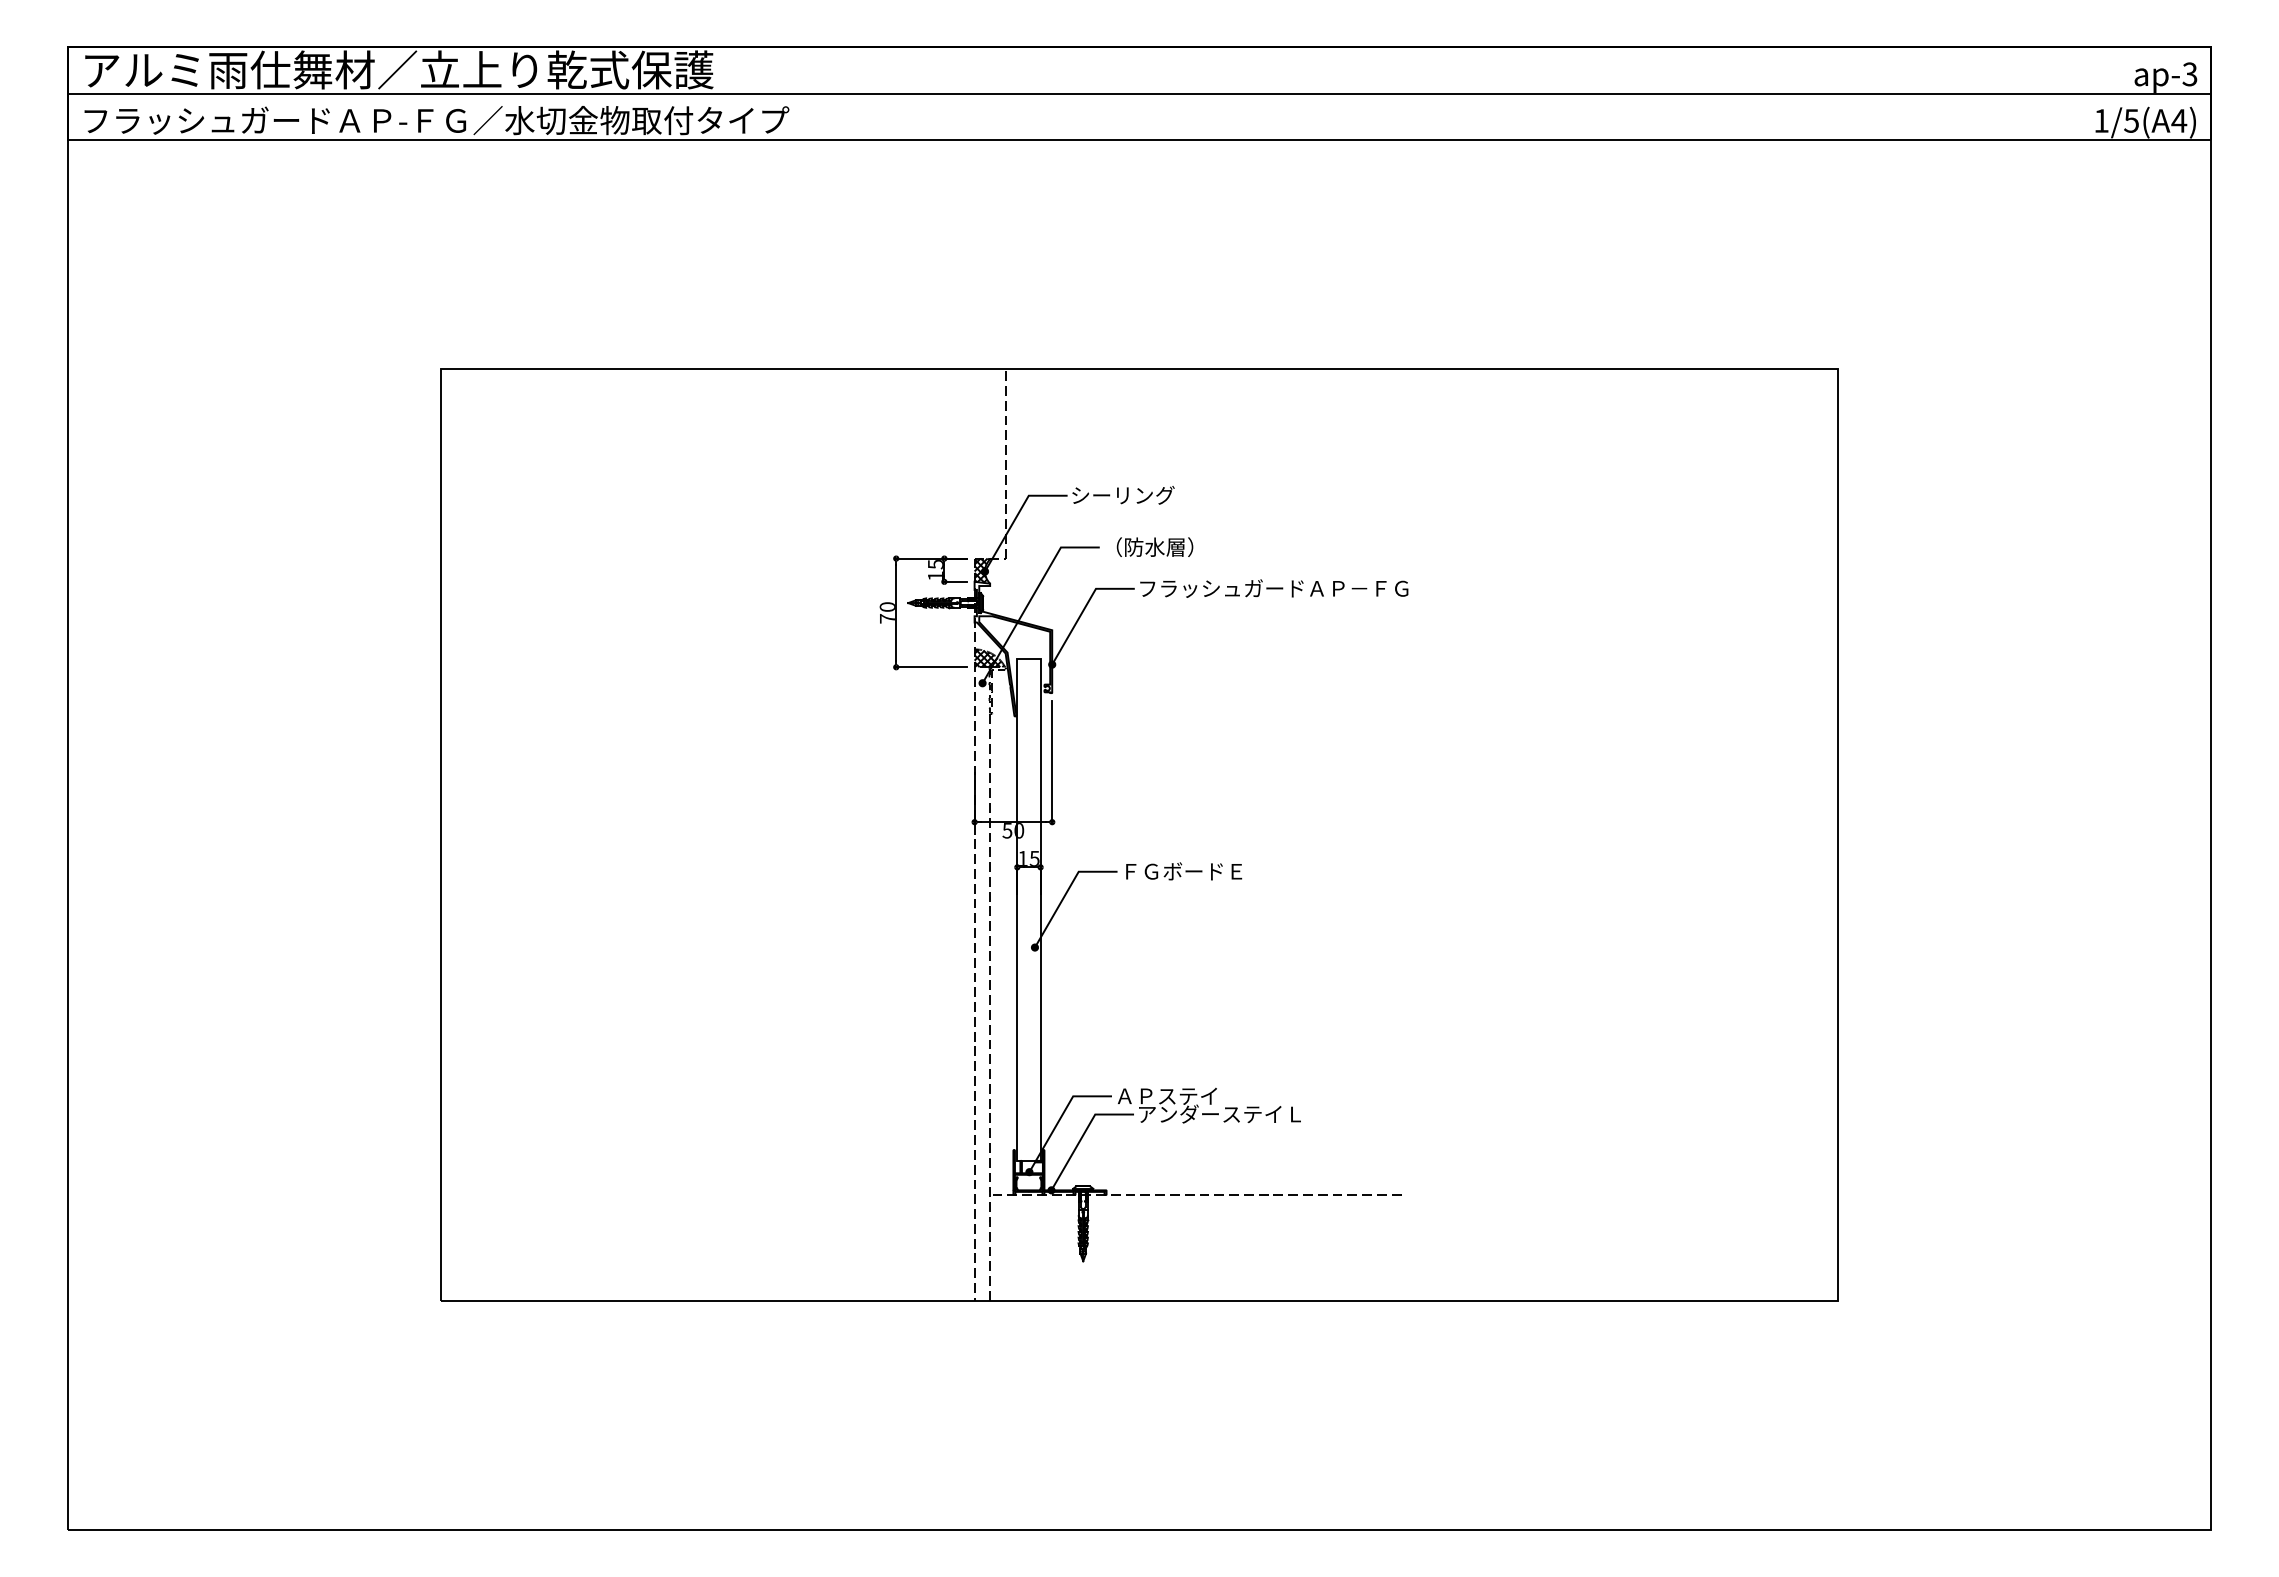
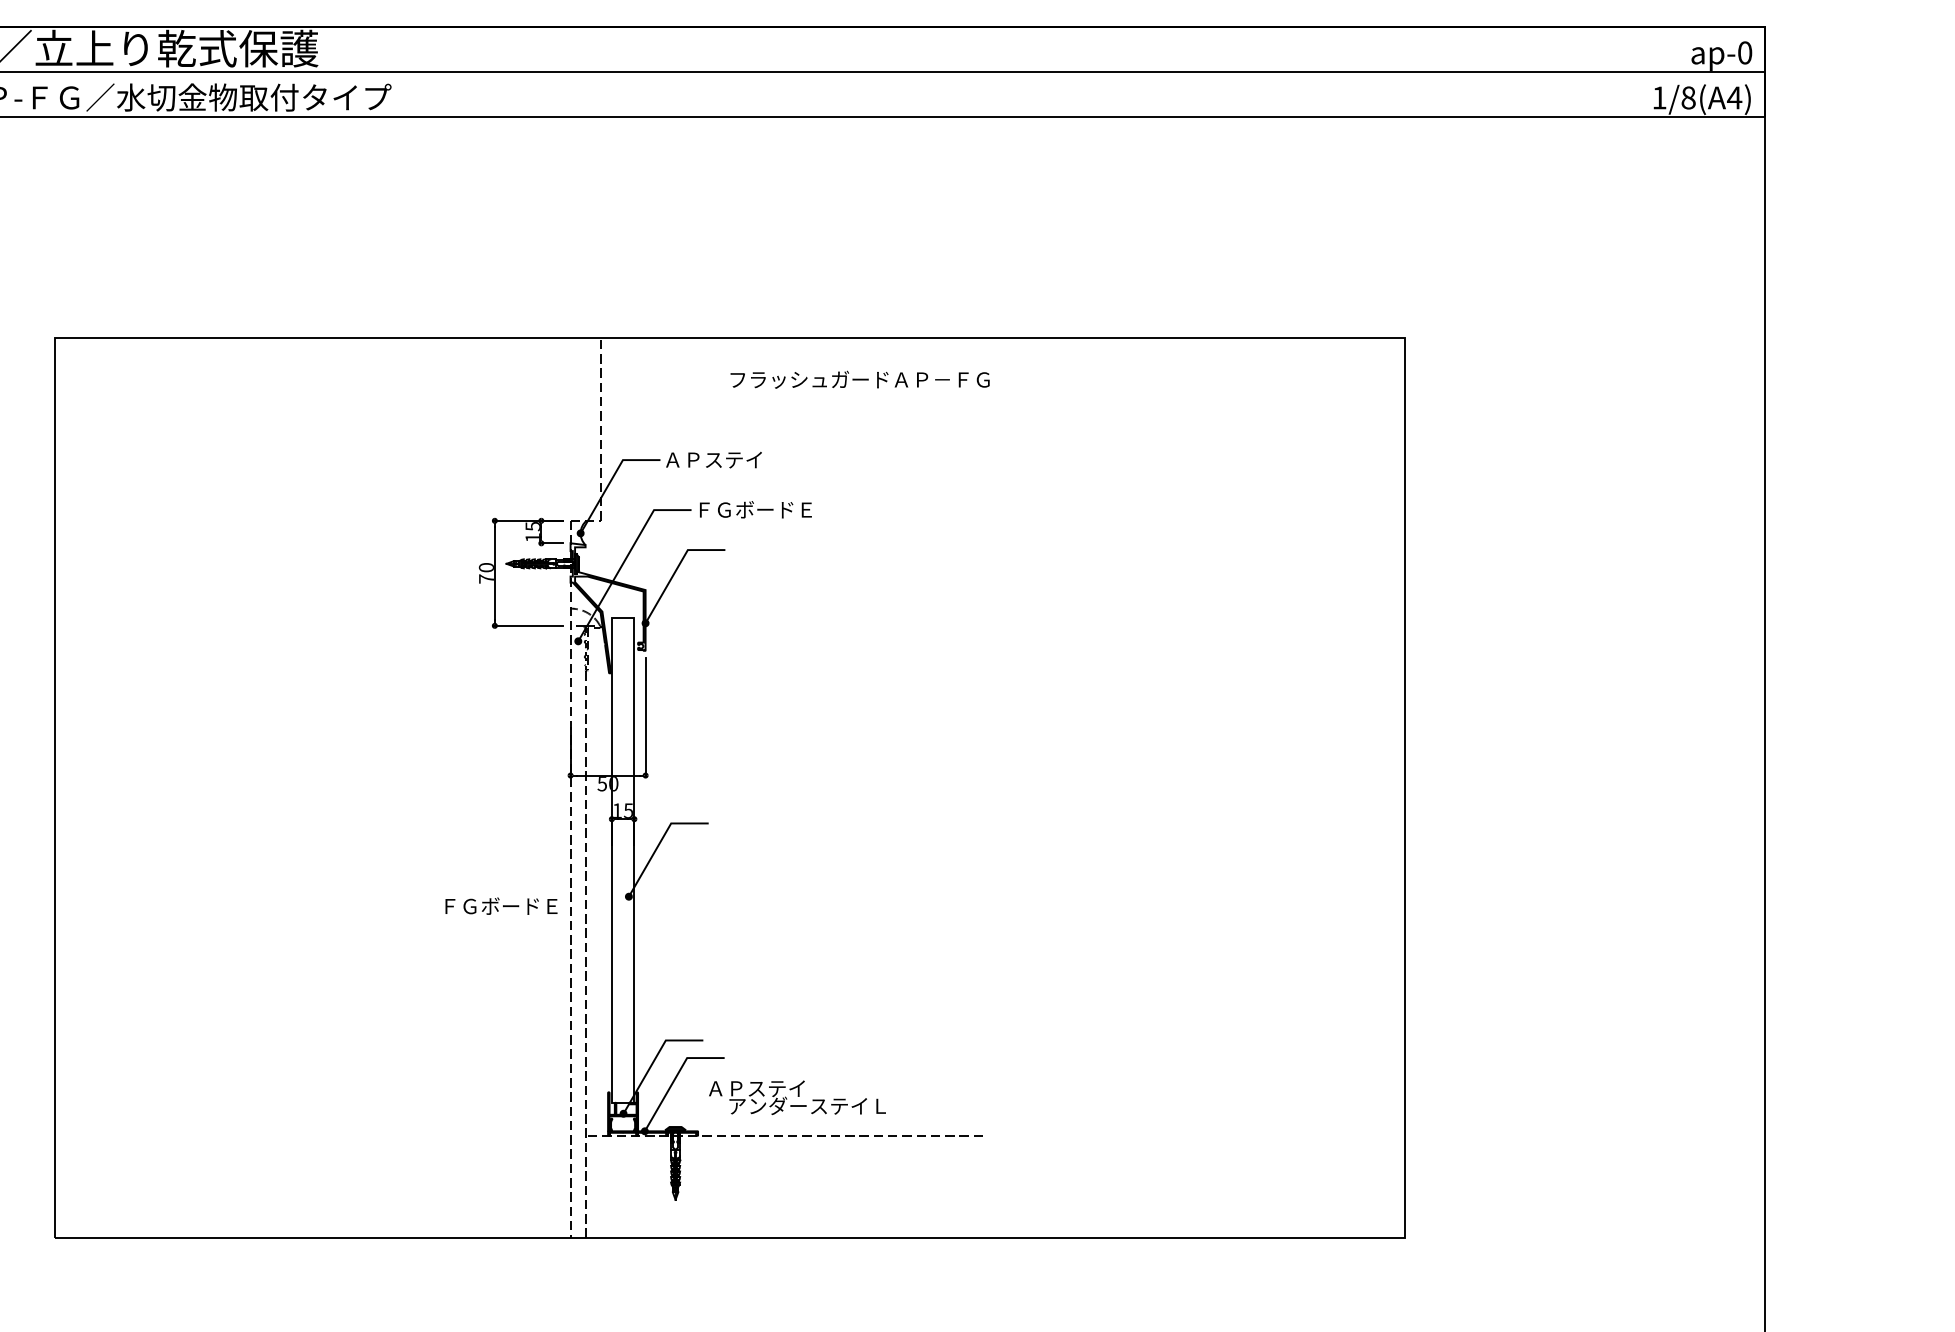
text: (2189, 74) -> (1744, 53), ap-3 -> ap-0
text: (2131, 120) -> (1688, 97), 1/5(A4) -> 1/8(A4)
text: (1123, 495) -> (714, 459), シーリング -> ＡＰステイ
text: (1166, 546) -> (756, 509), （防水層） -> ＦＧボードＥ
hatch: (981, 570) -> (577, 532), removed
text: (1274, 588) -> (860, 379), moved
hatch: (989, 658) -> (584, 617), removed
text: (1184, 871) -> (501, 906), moved
text: (1209, 1105) -> (797, 1097), moved

